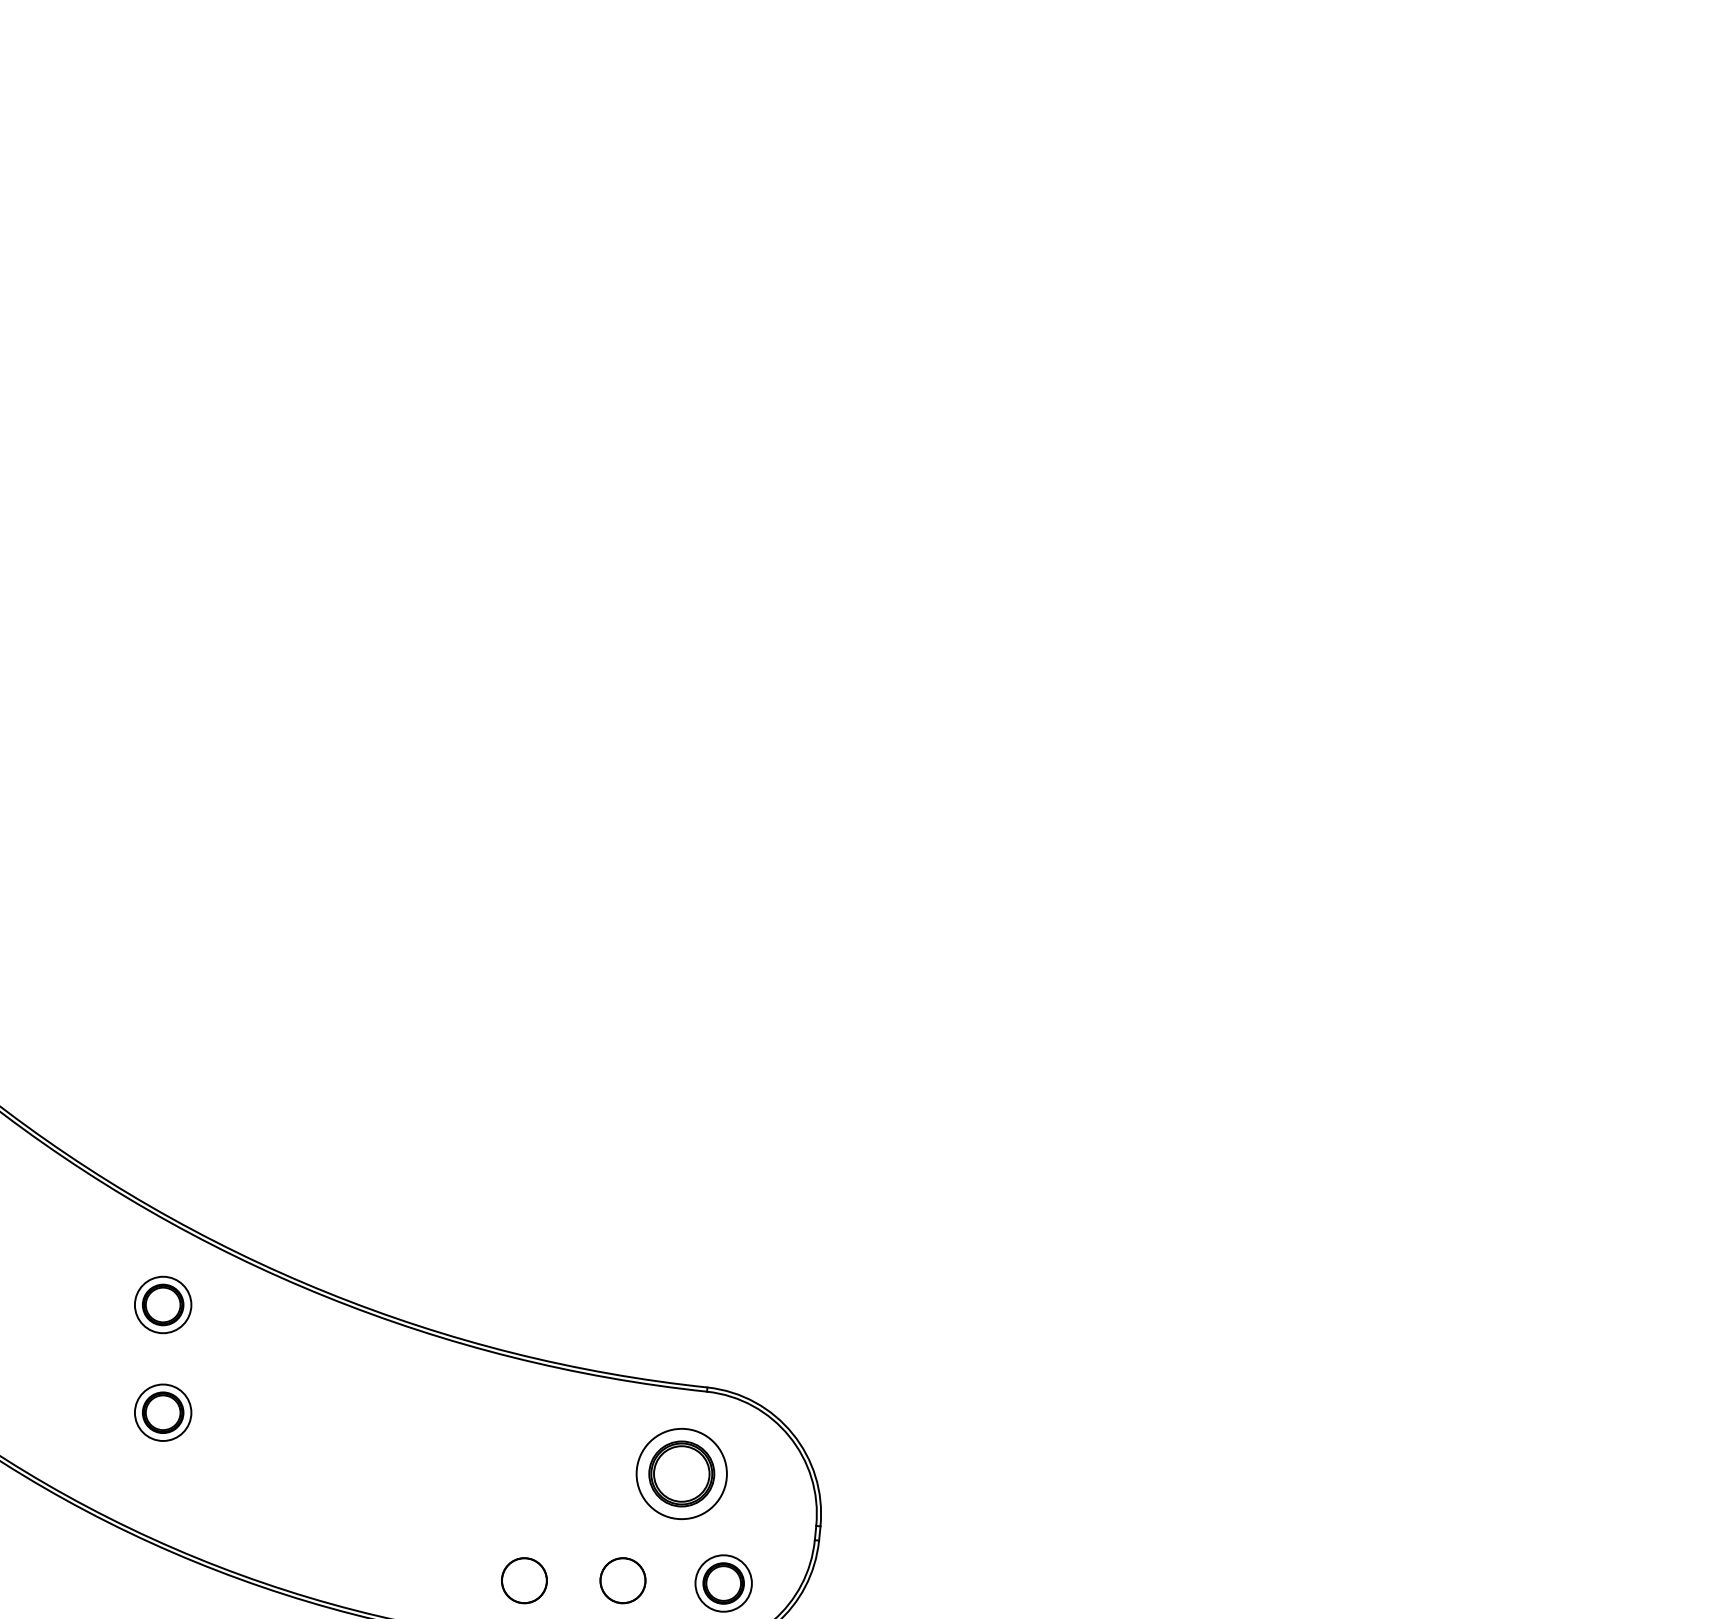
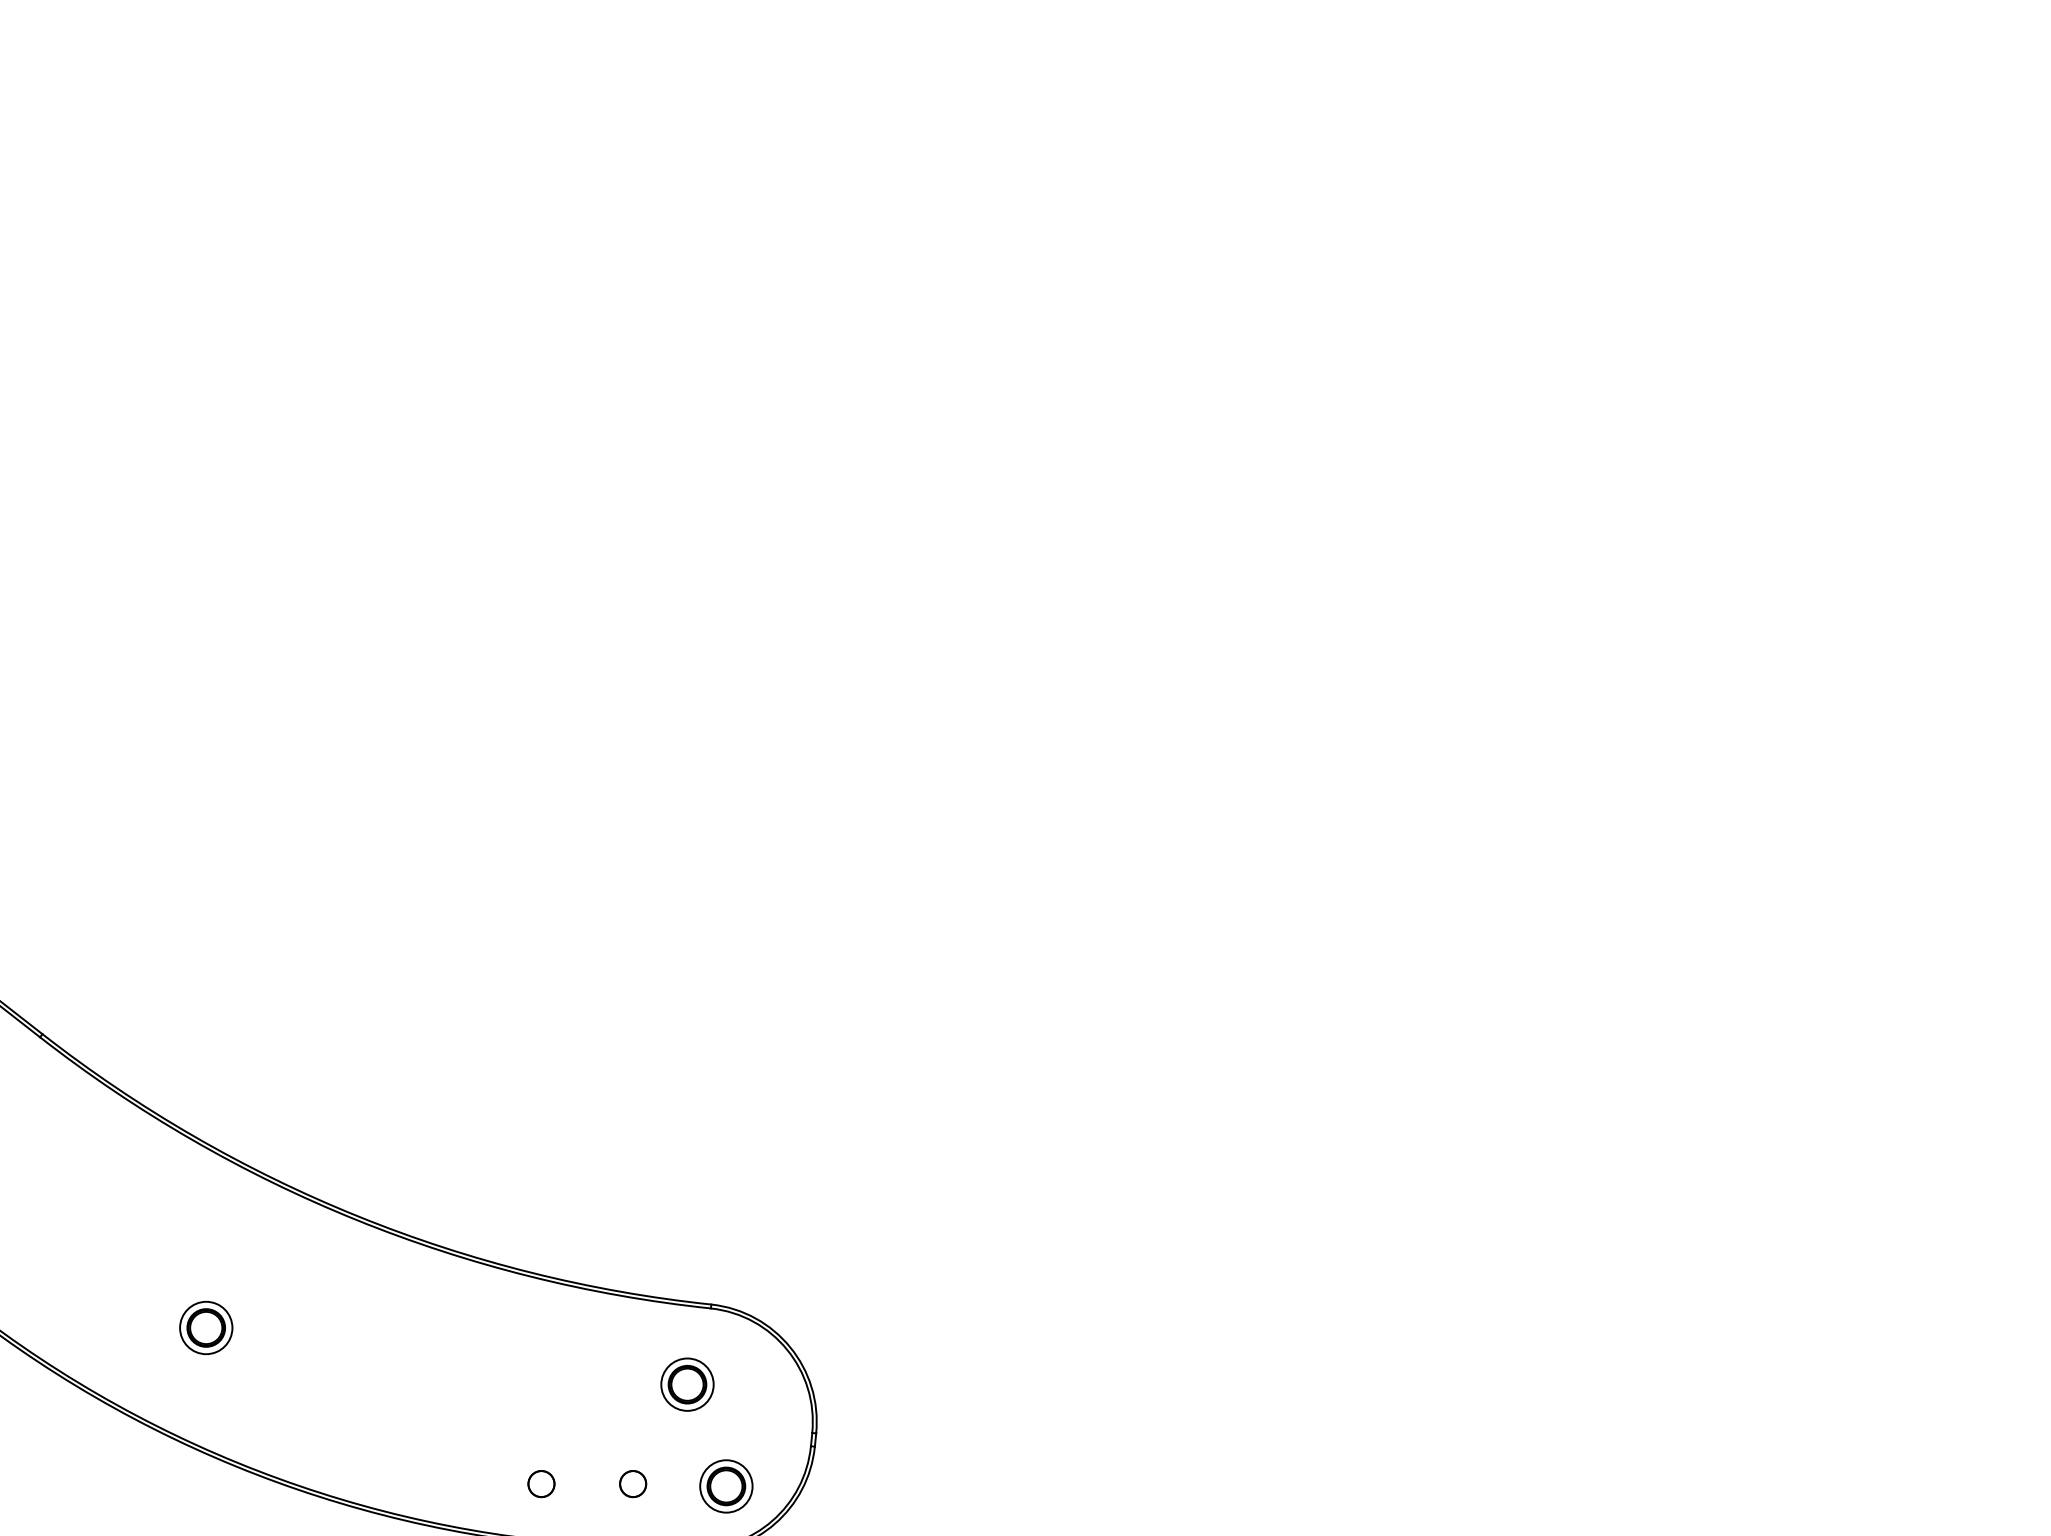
part: (163, 1304) -> (206, 1227), removed
part: (681, 1473) -> (687, 1384), size x0.62
circle: (524, 1581) -> (541, 1484), size x0.62
circle: (623, 1581) -> (633, 1484), size x0.62

